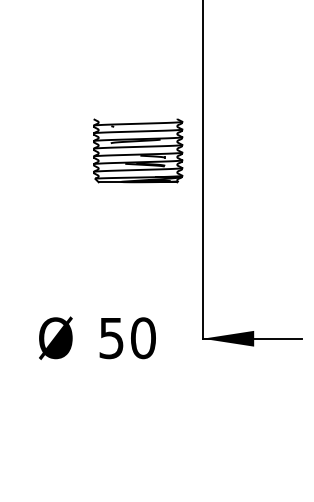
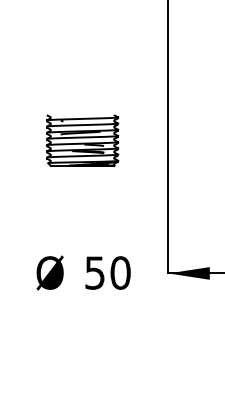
part: (138, 150) -> (82, 140), moved

